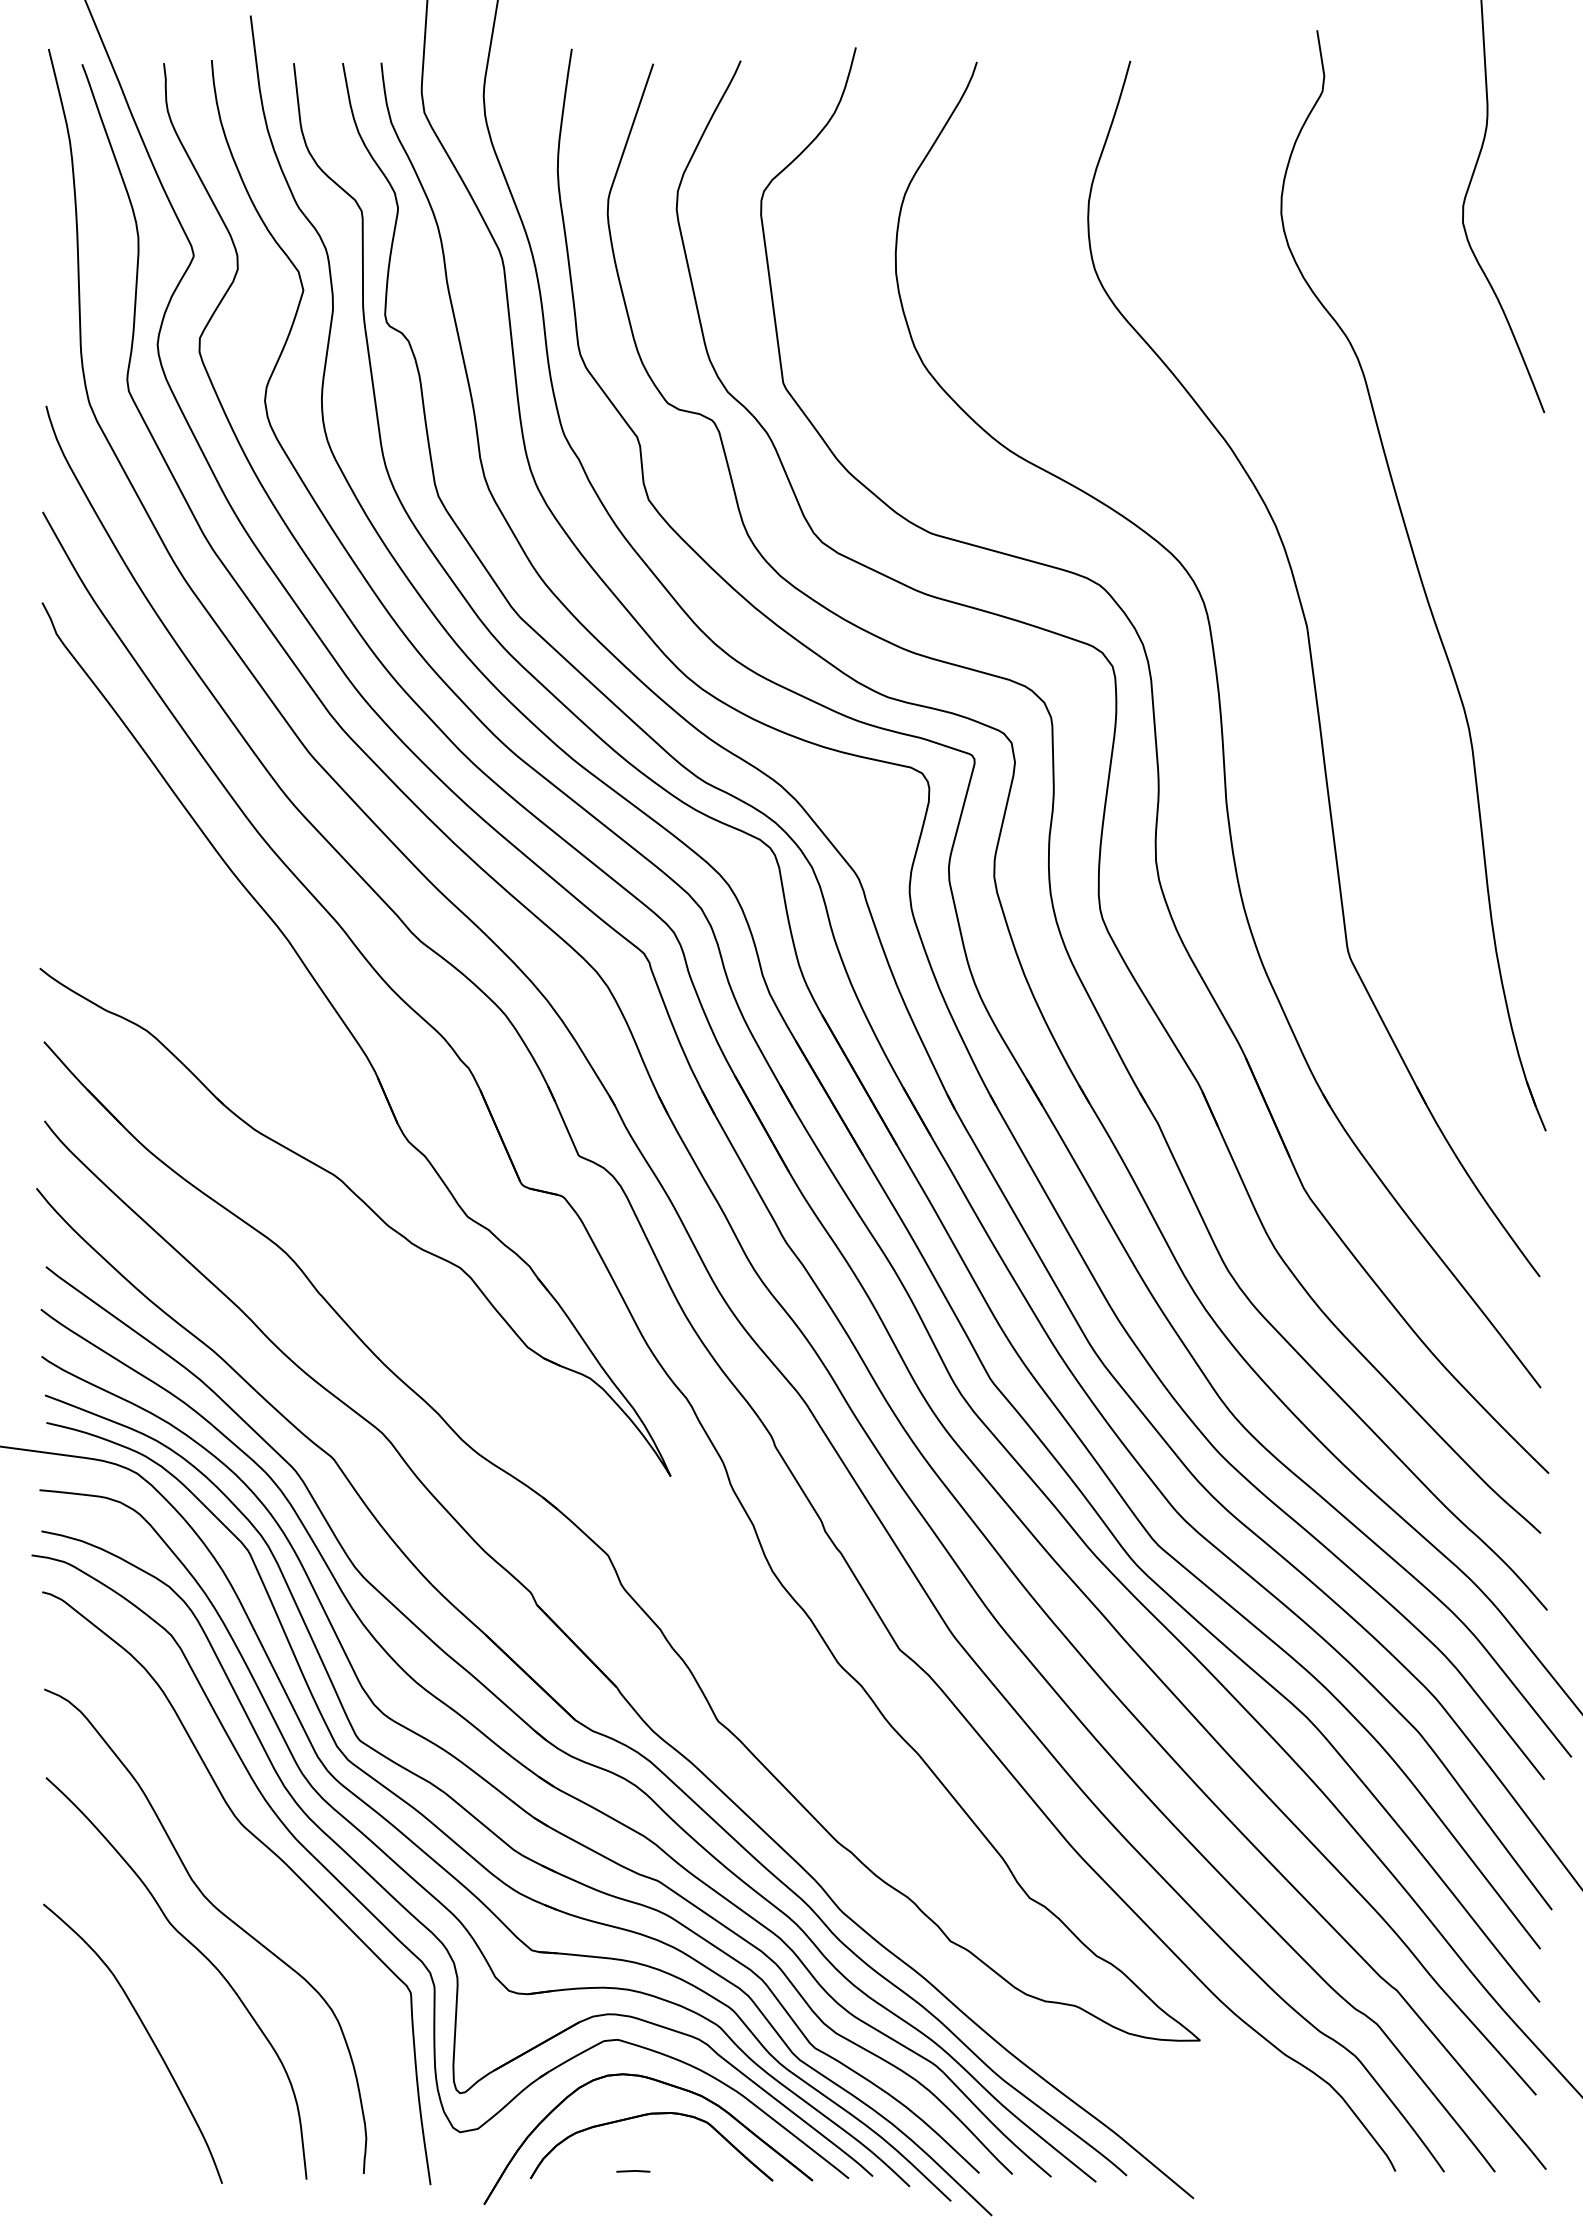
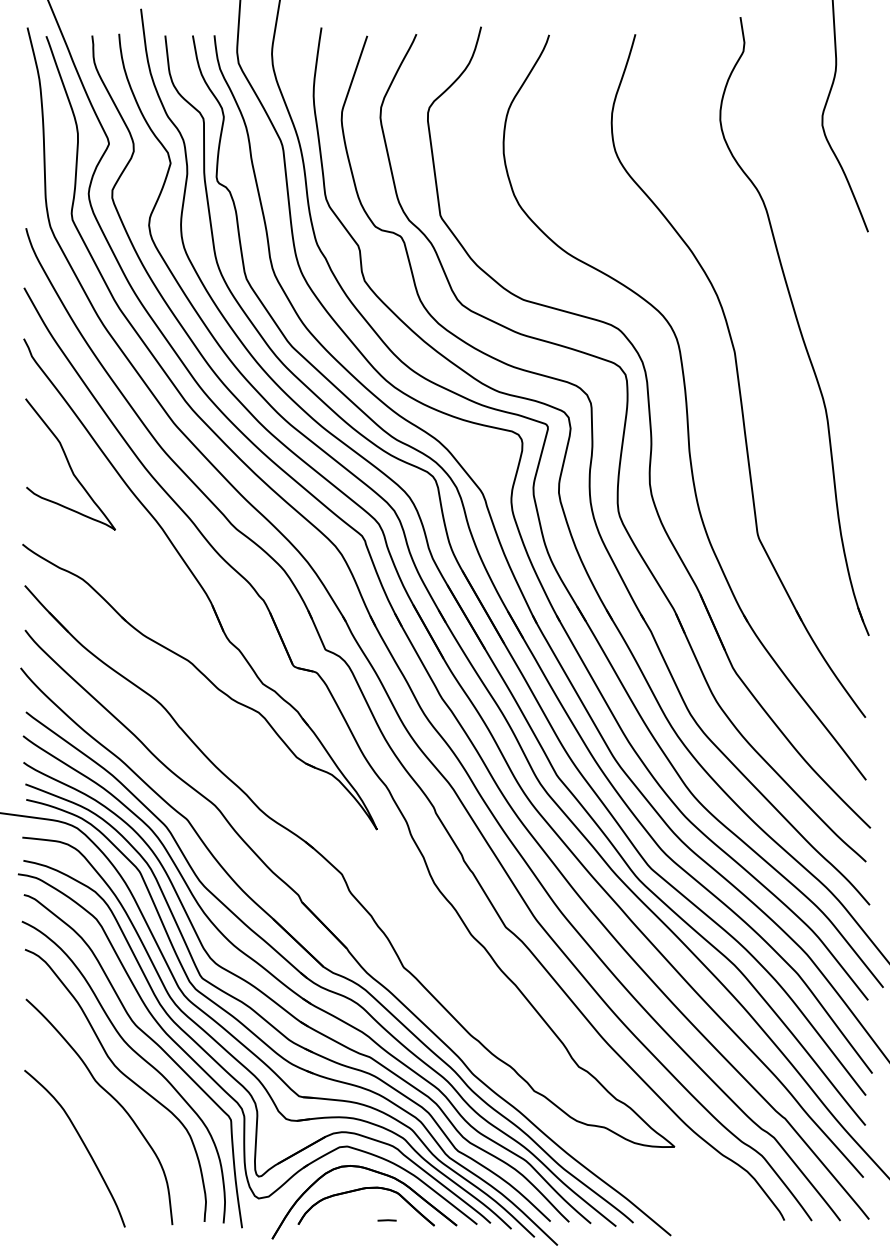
curve: (125, 826) -> (70, 464), added
curve: (246, 1879) -> (138, 1056), added
line: (632, 2171) -> (386, 1220), moved

